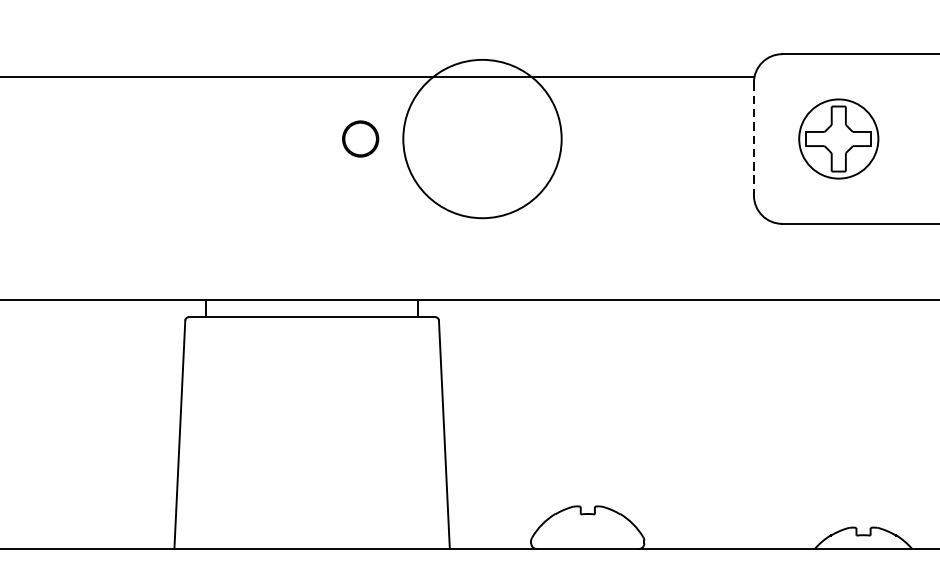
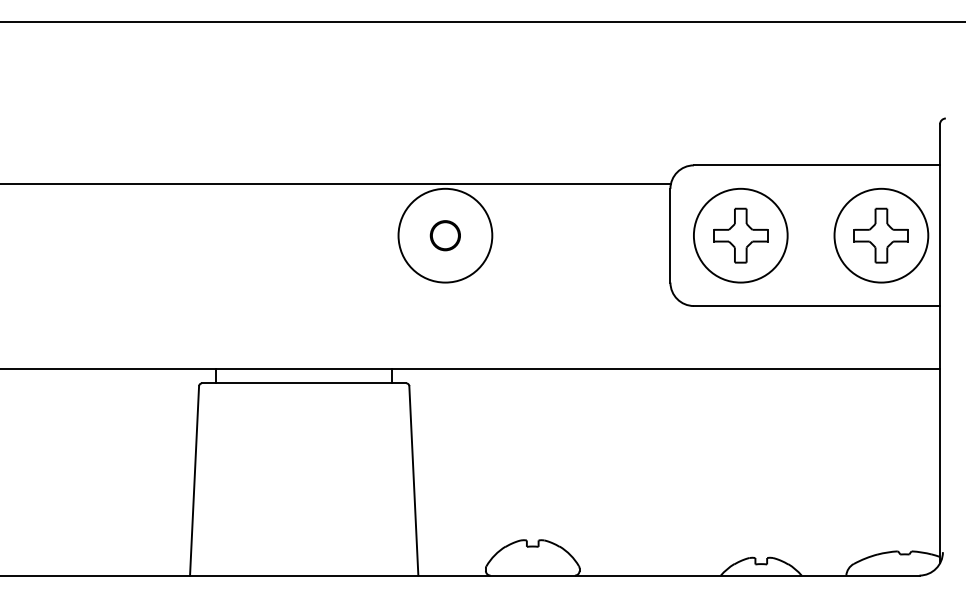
part: (359, 138) -> (444, 235), moved
circle: (482, 138) -> (445, 235), size x0.71
line: (754, 138) -> (670, 235), dashed -> solid
circle: (838, 138) -> (740, 235), size x1.43

